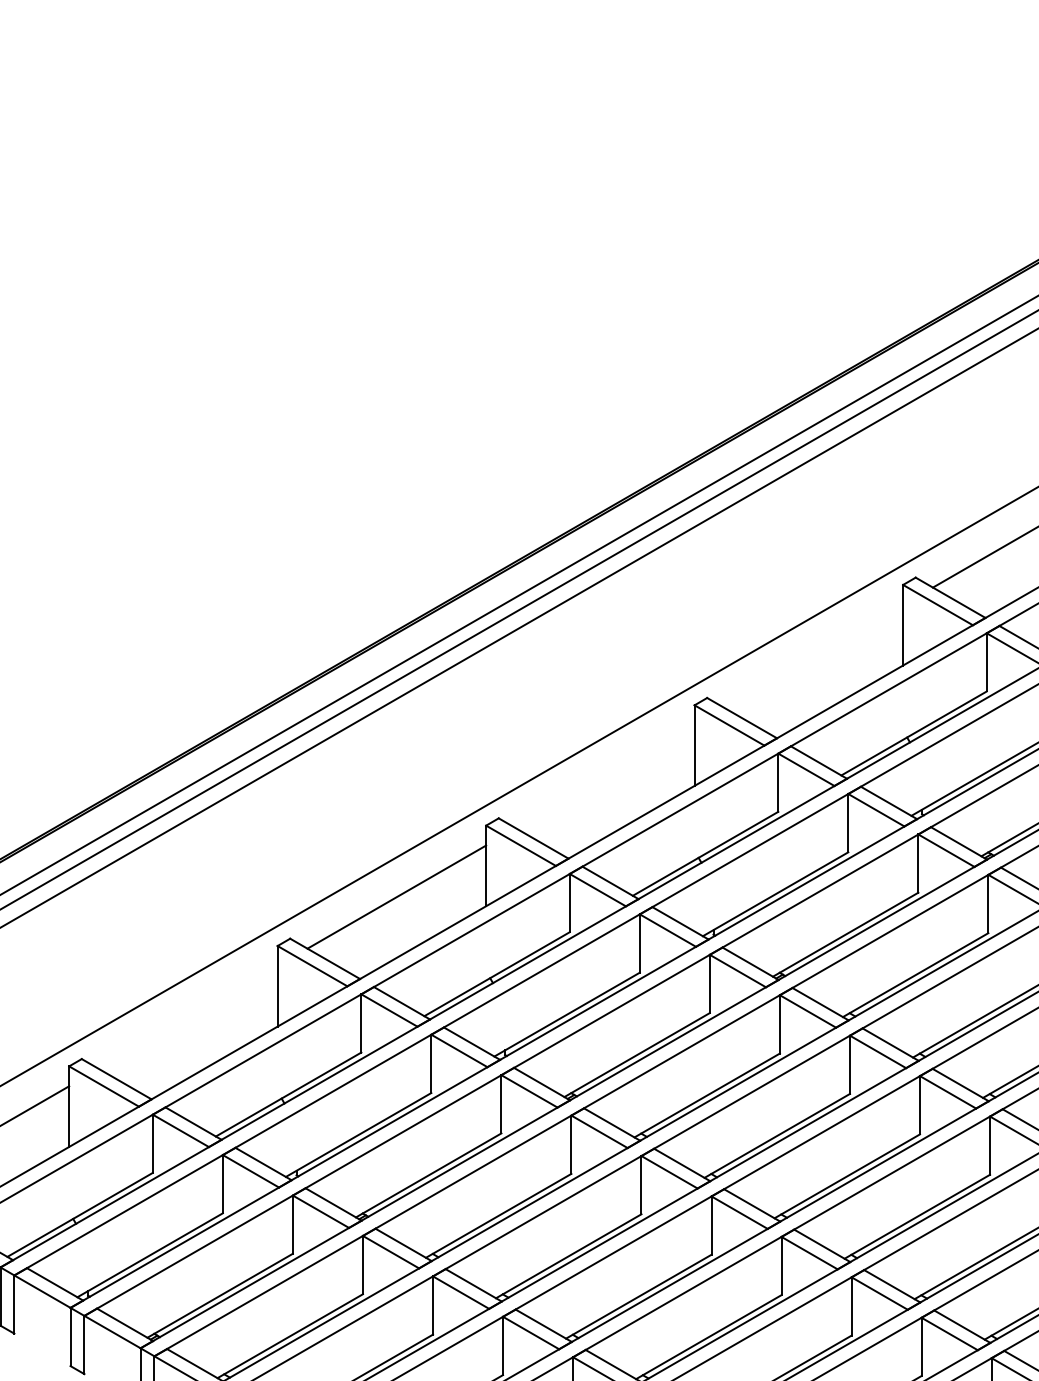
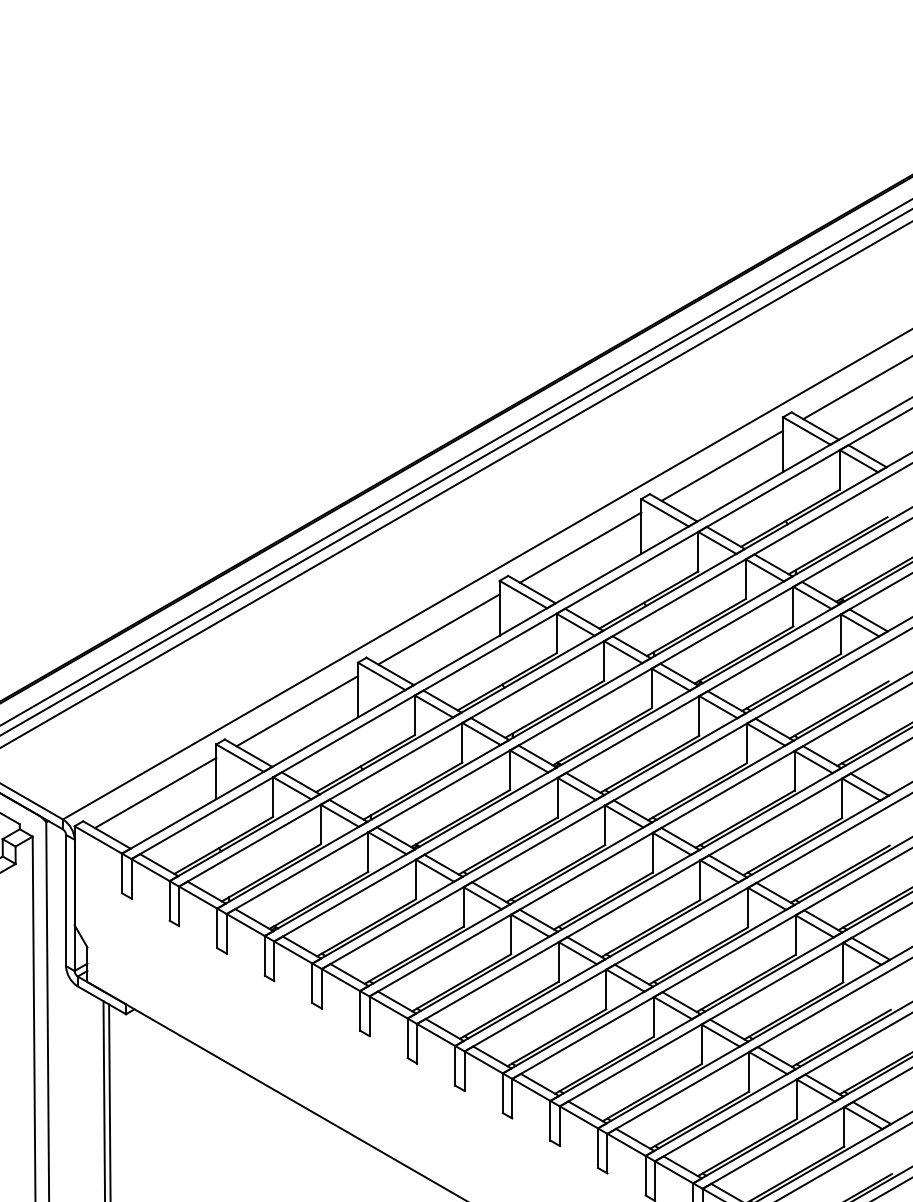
line: (814, 655) -> (722, 465), added
line: (605, 776) -> (580, 547), added
line: (187, 1017) -> (296, 711), added

